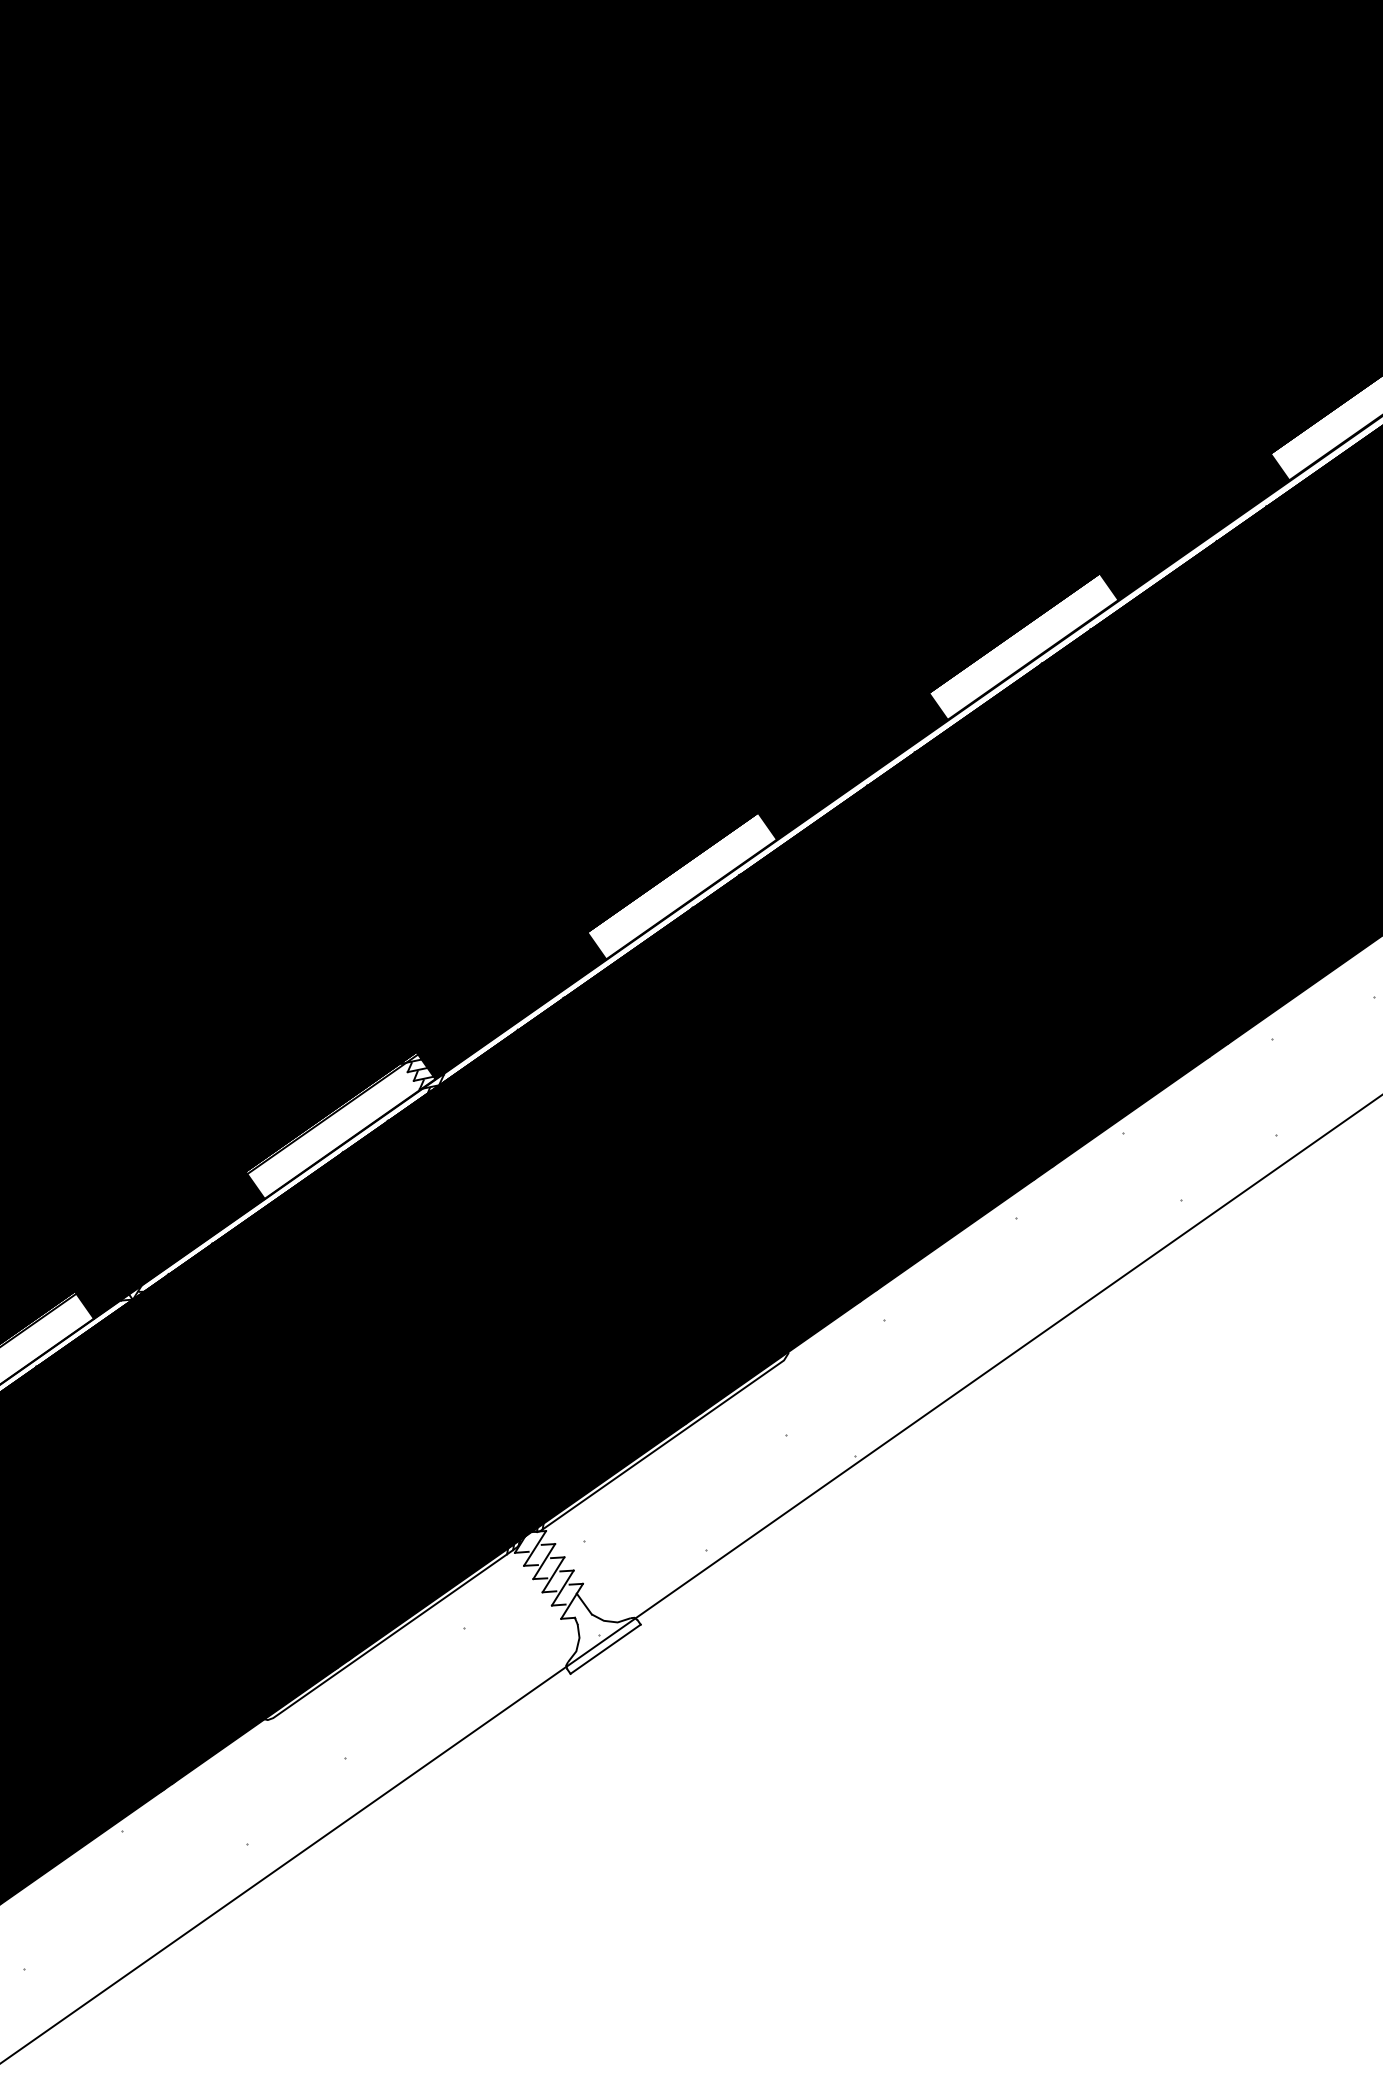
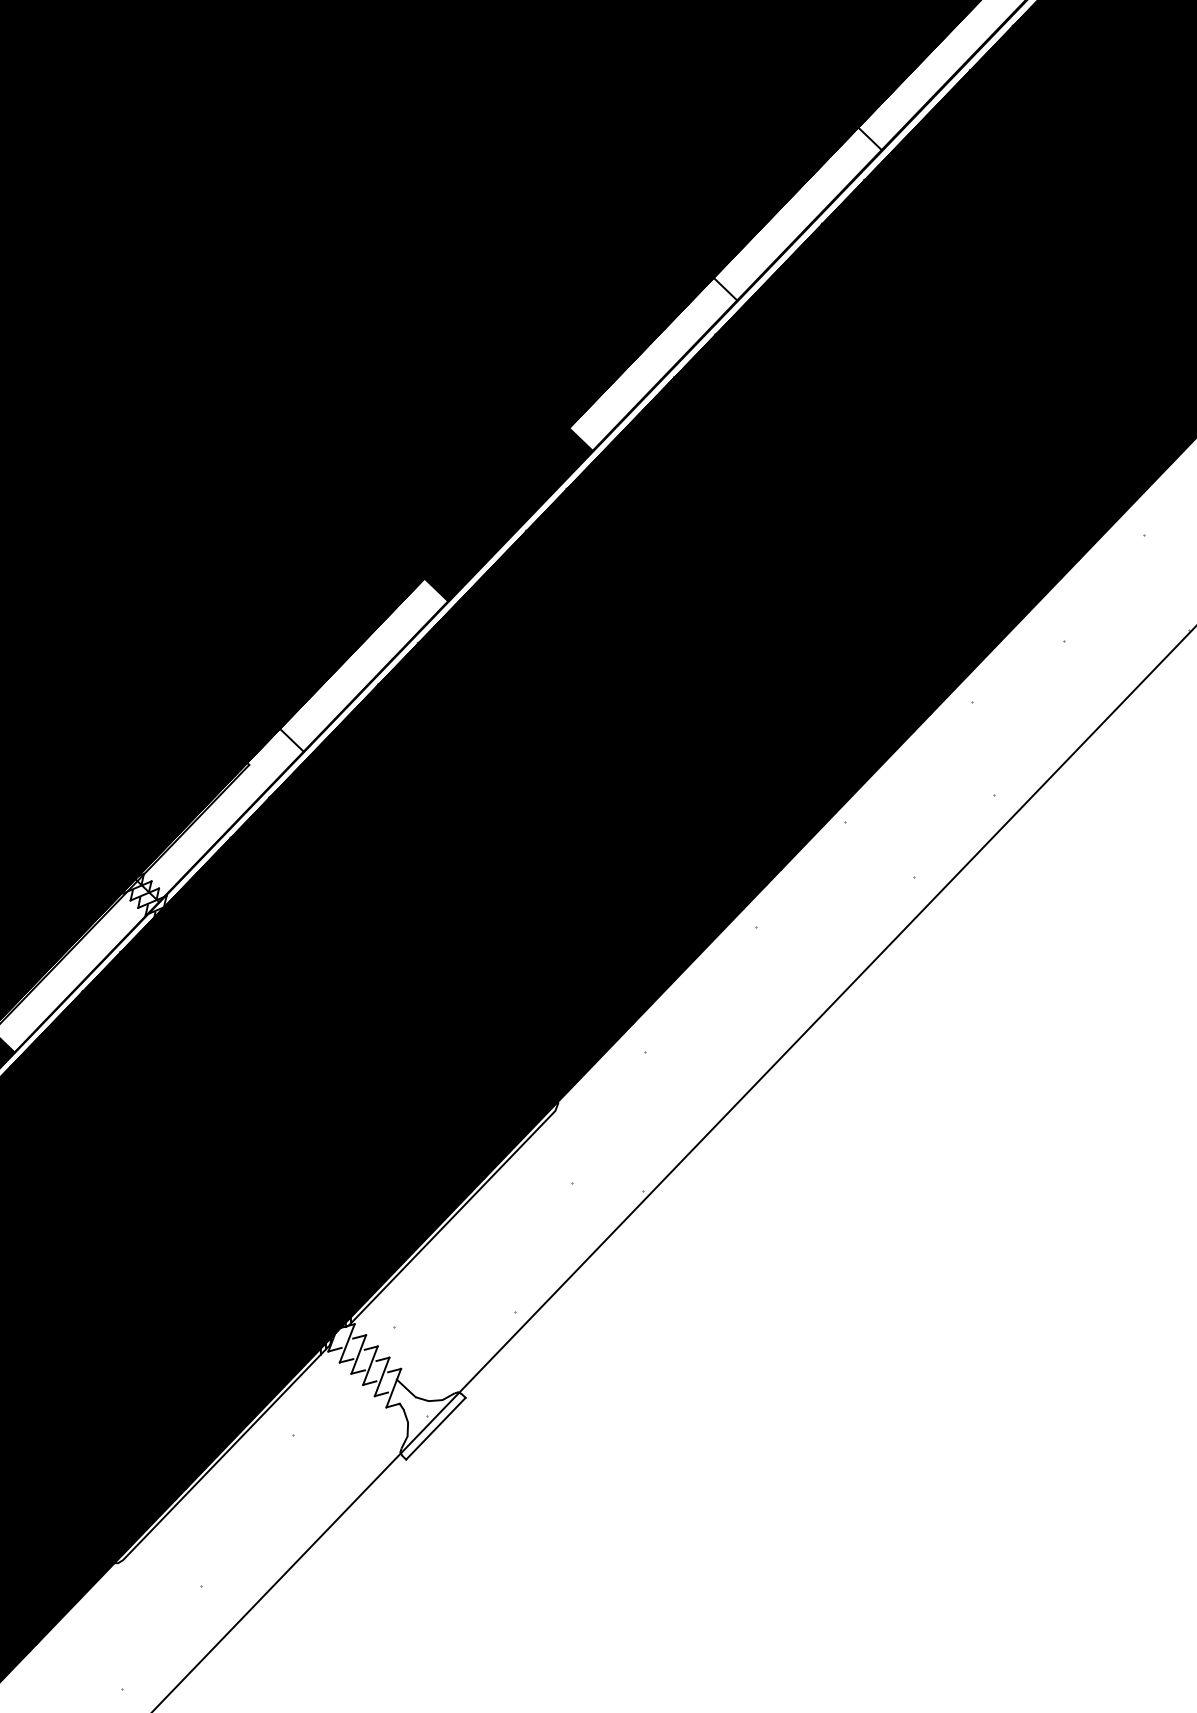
fill: (1193, 525) -> (796, 212), removed
fill: (510, 1004) -> (218, 814), removed

